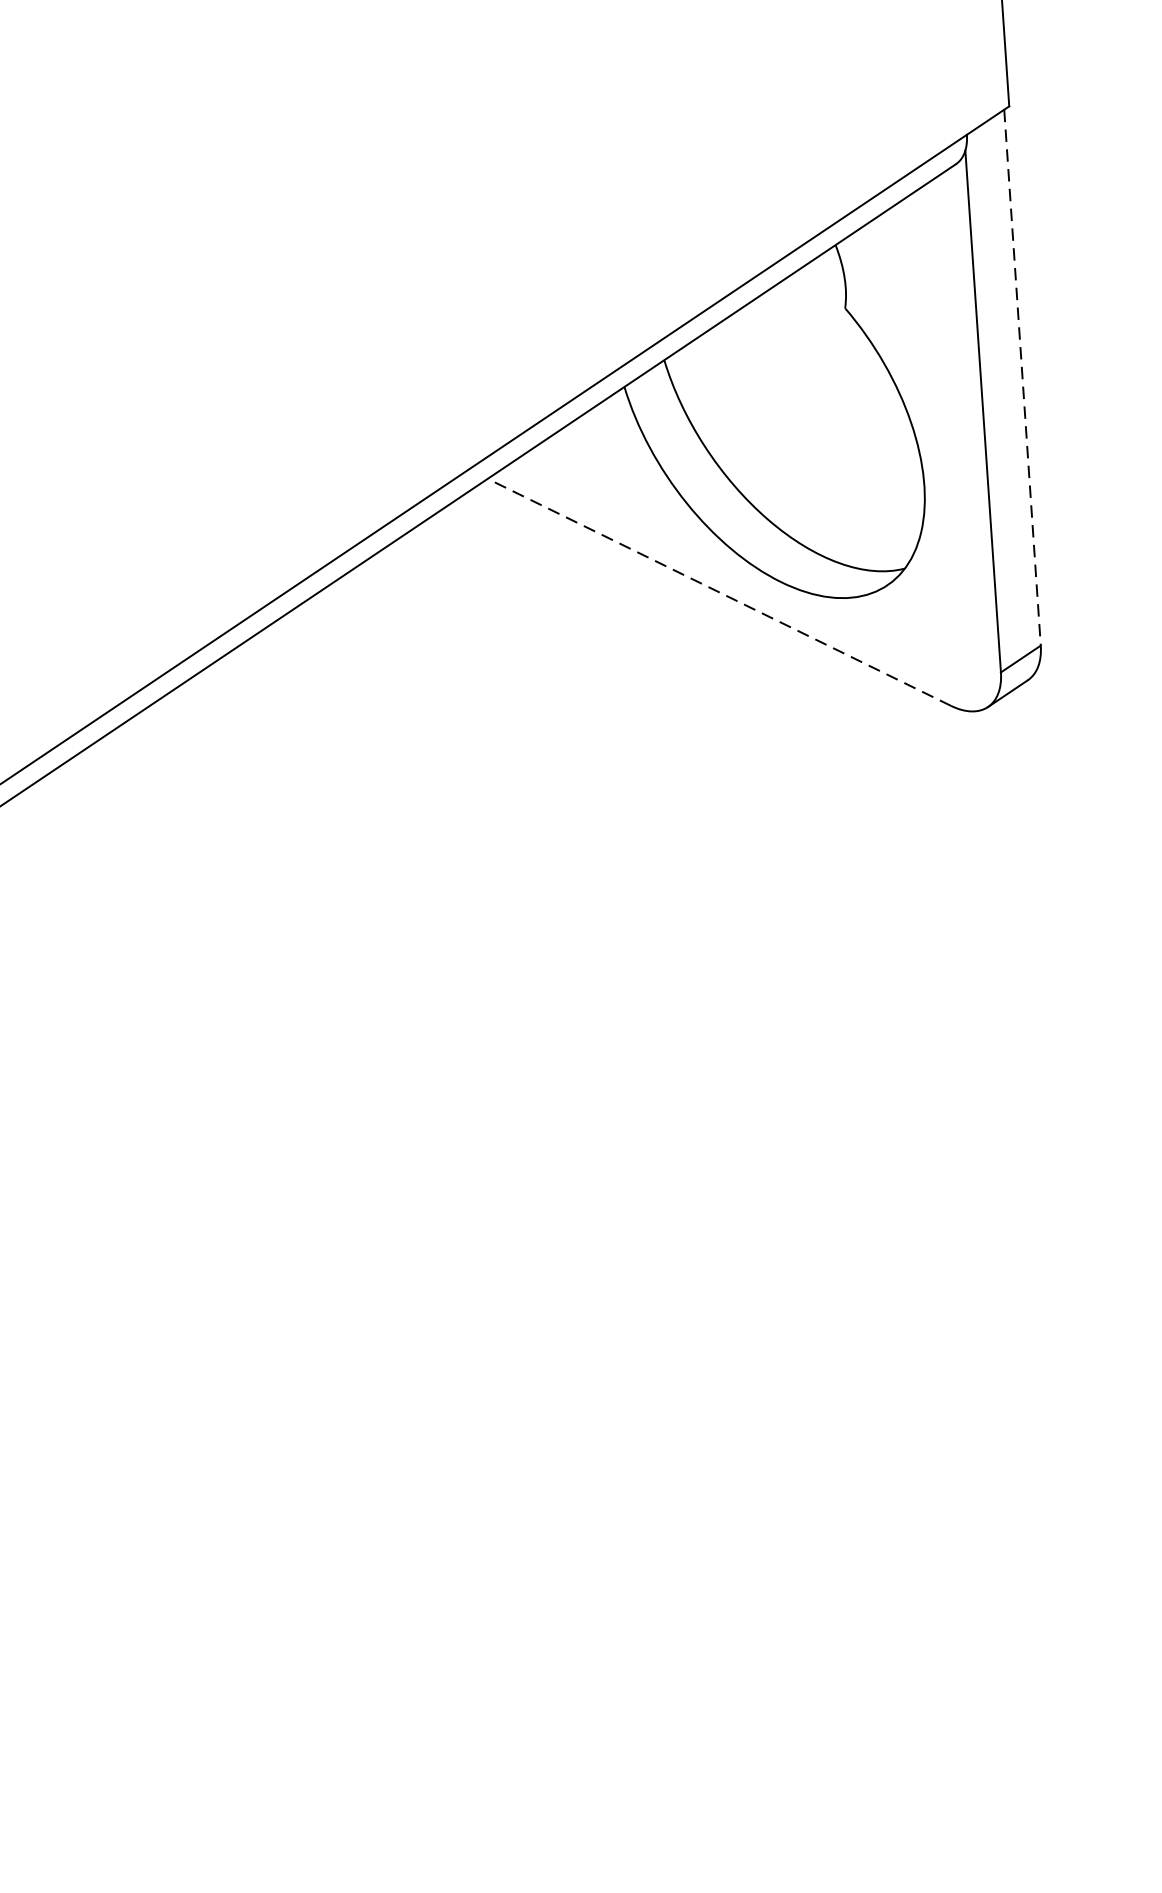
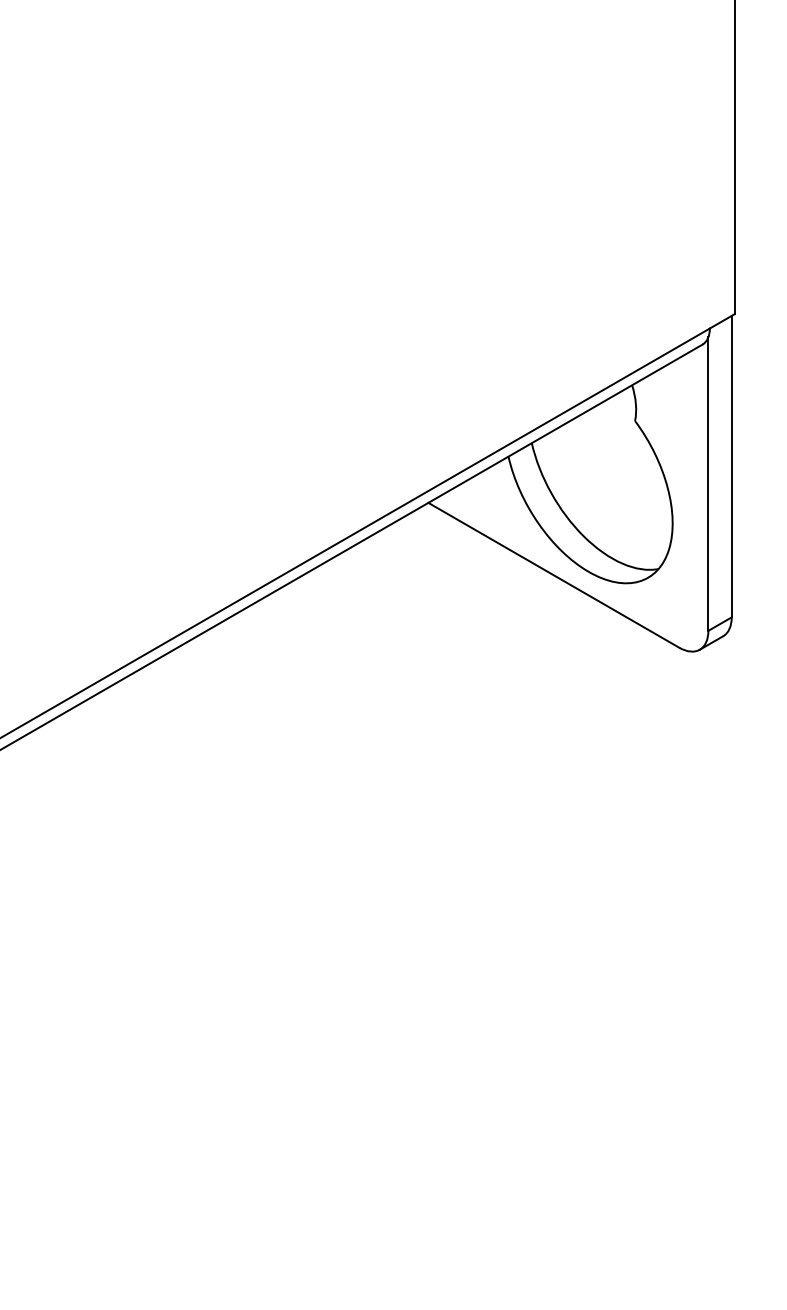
line: (1022, 377) -> (731, 466), dashed -> solid
line: (718, 592) -> (553, 575), dashed -> solid

